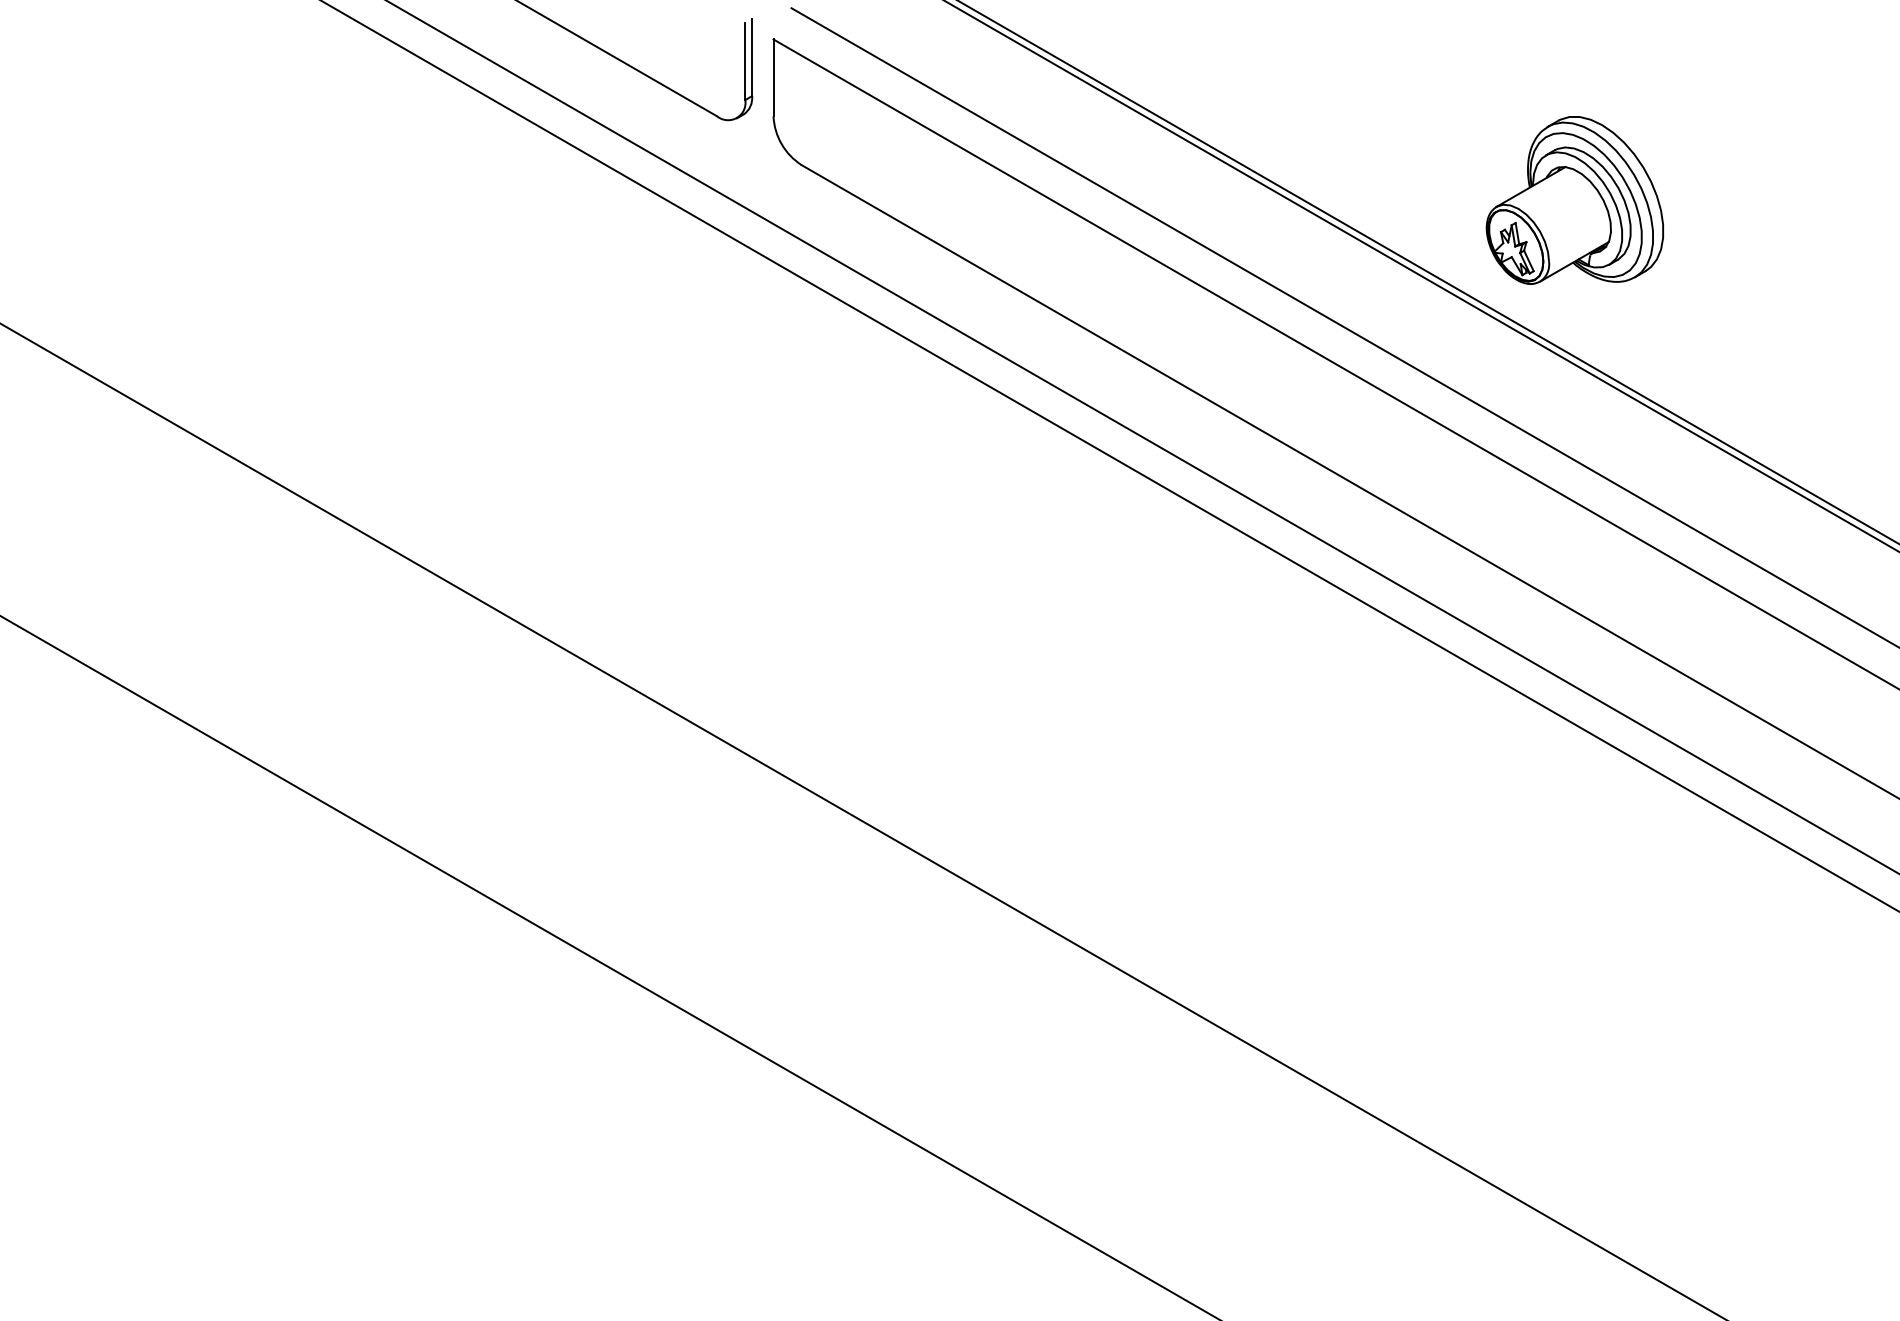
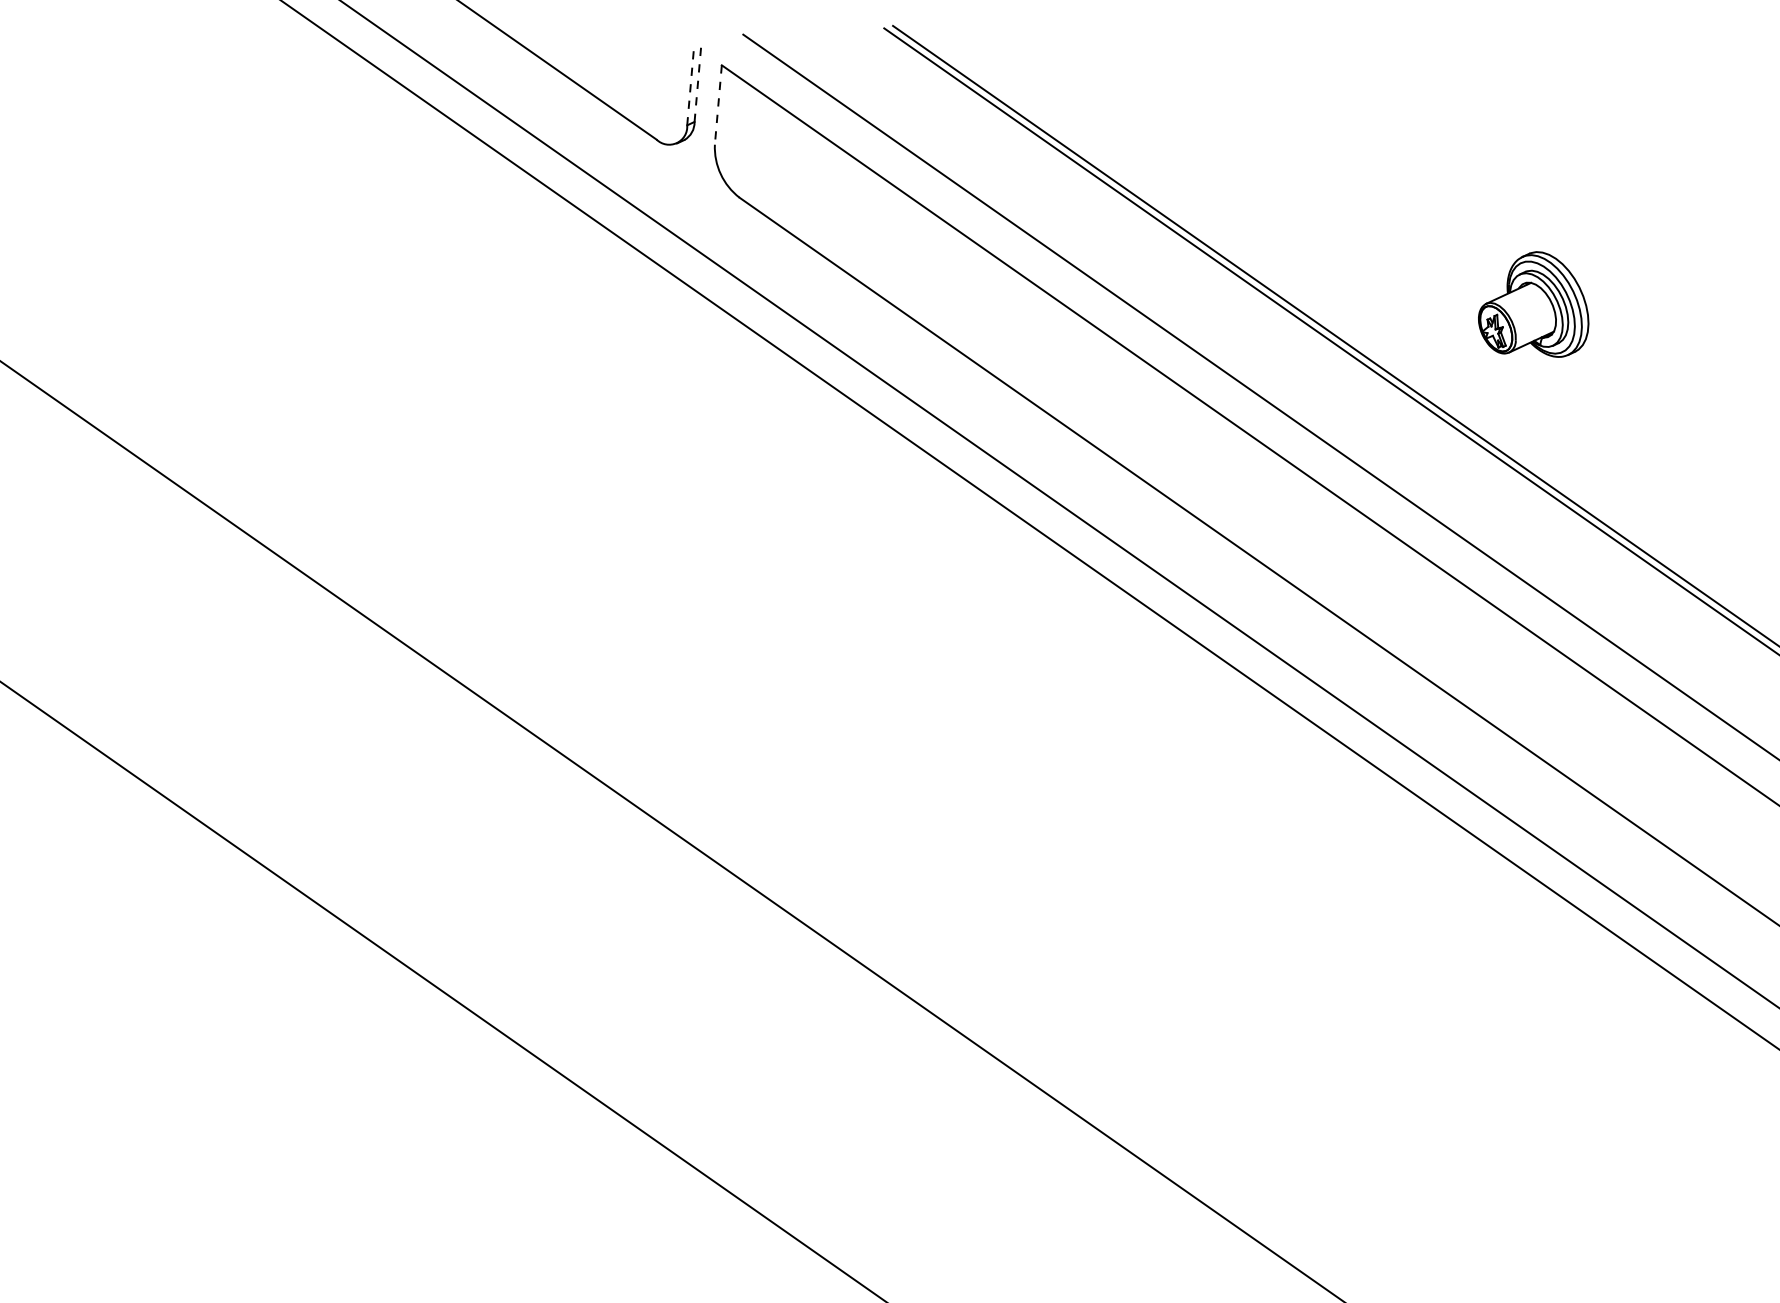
line: (752, 57) -> (698, 82), solid -> dashed
line: (745, 61) -> (690, 85), solid -> dashed
line: (773, 78) -> (718, 105), solid -> dashed
part: (1574, 200) -> (1534, 304), size x0.6

